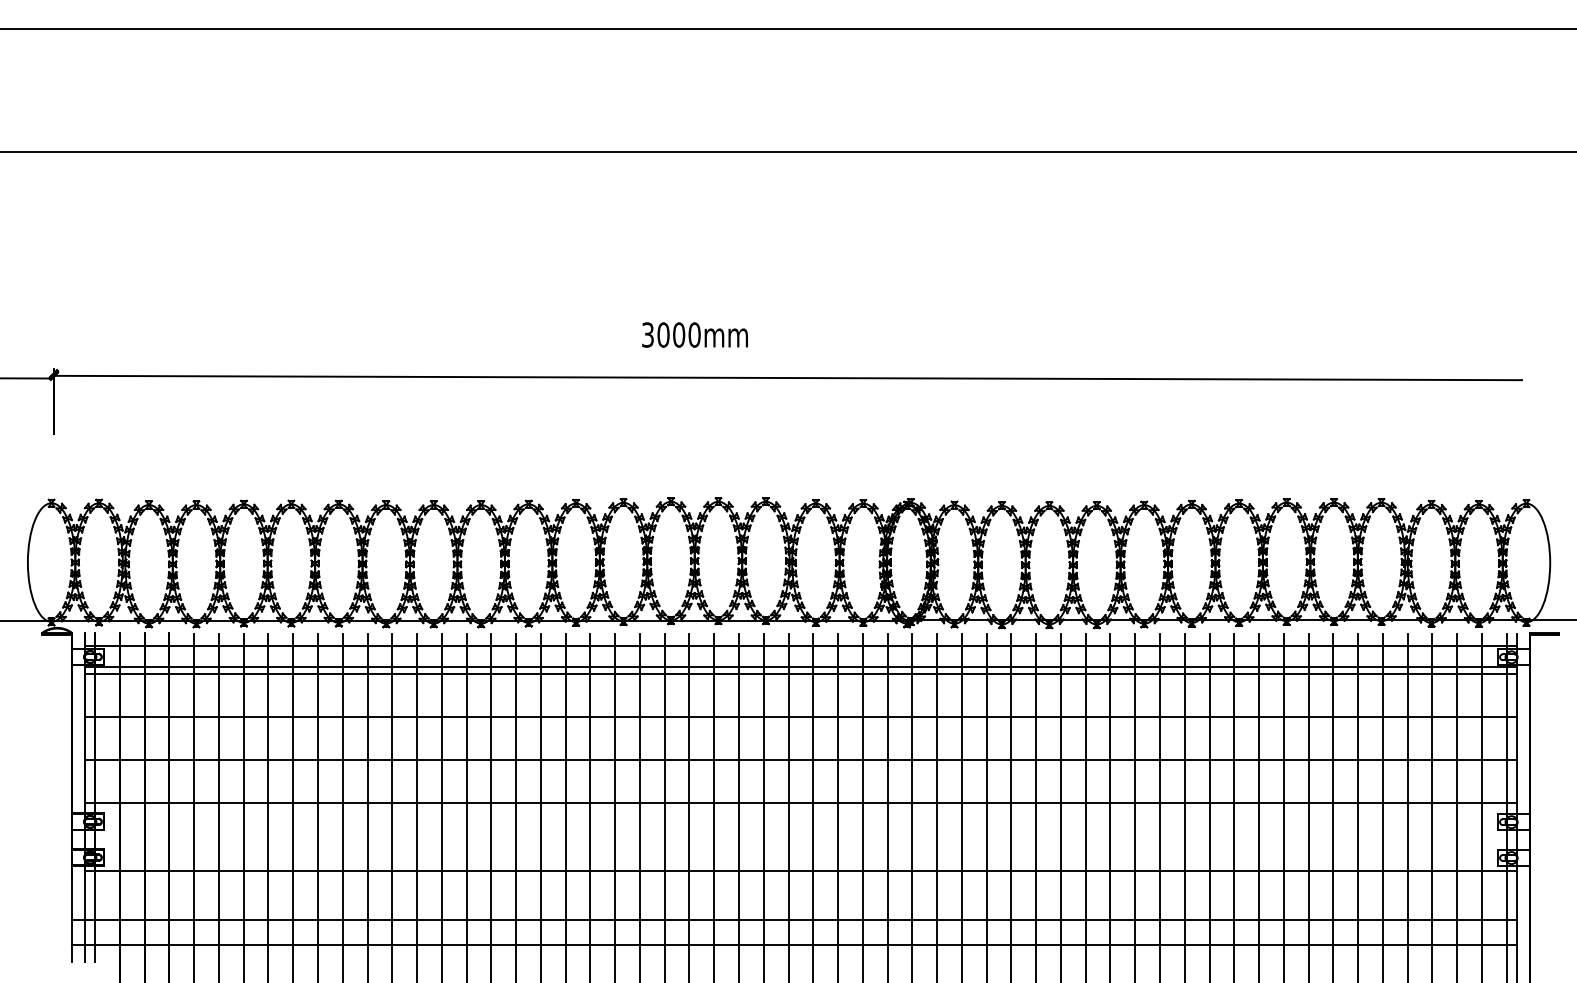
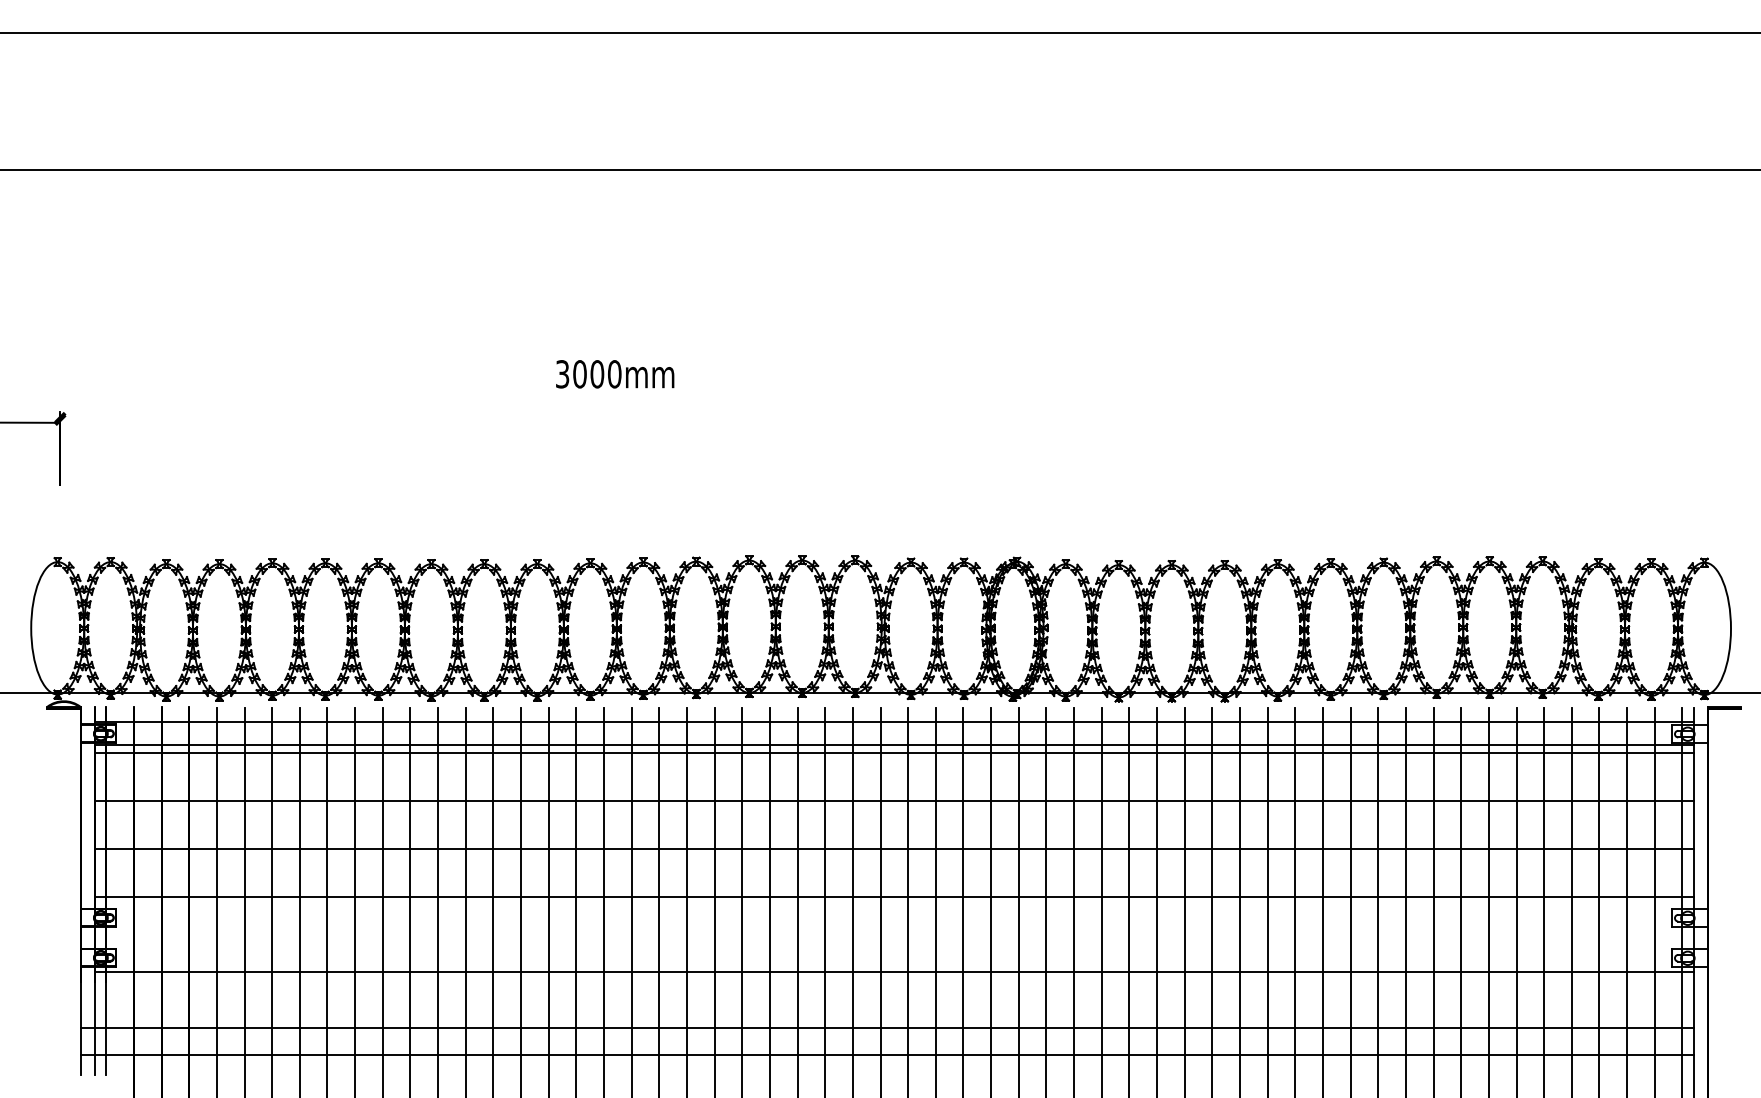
text: (695, 335) -> (615, 374), moved
line: (786, 377) -> (878, 421), removed

